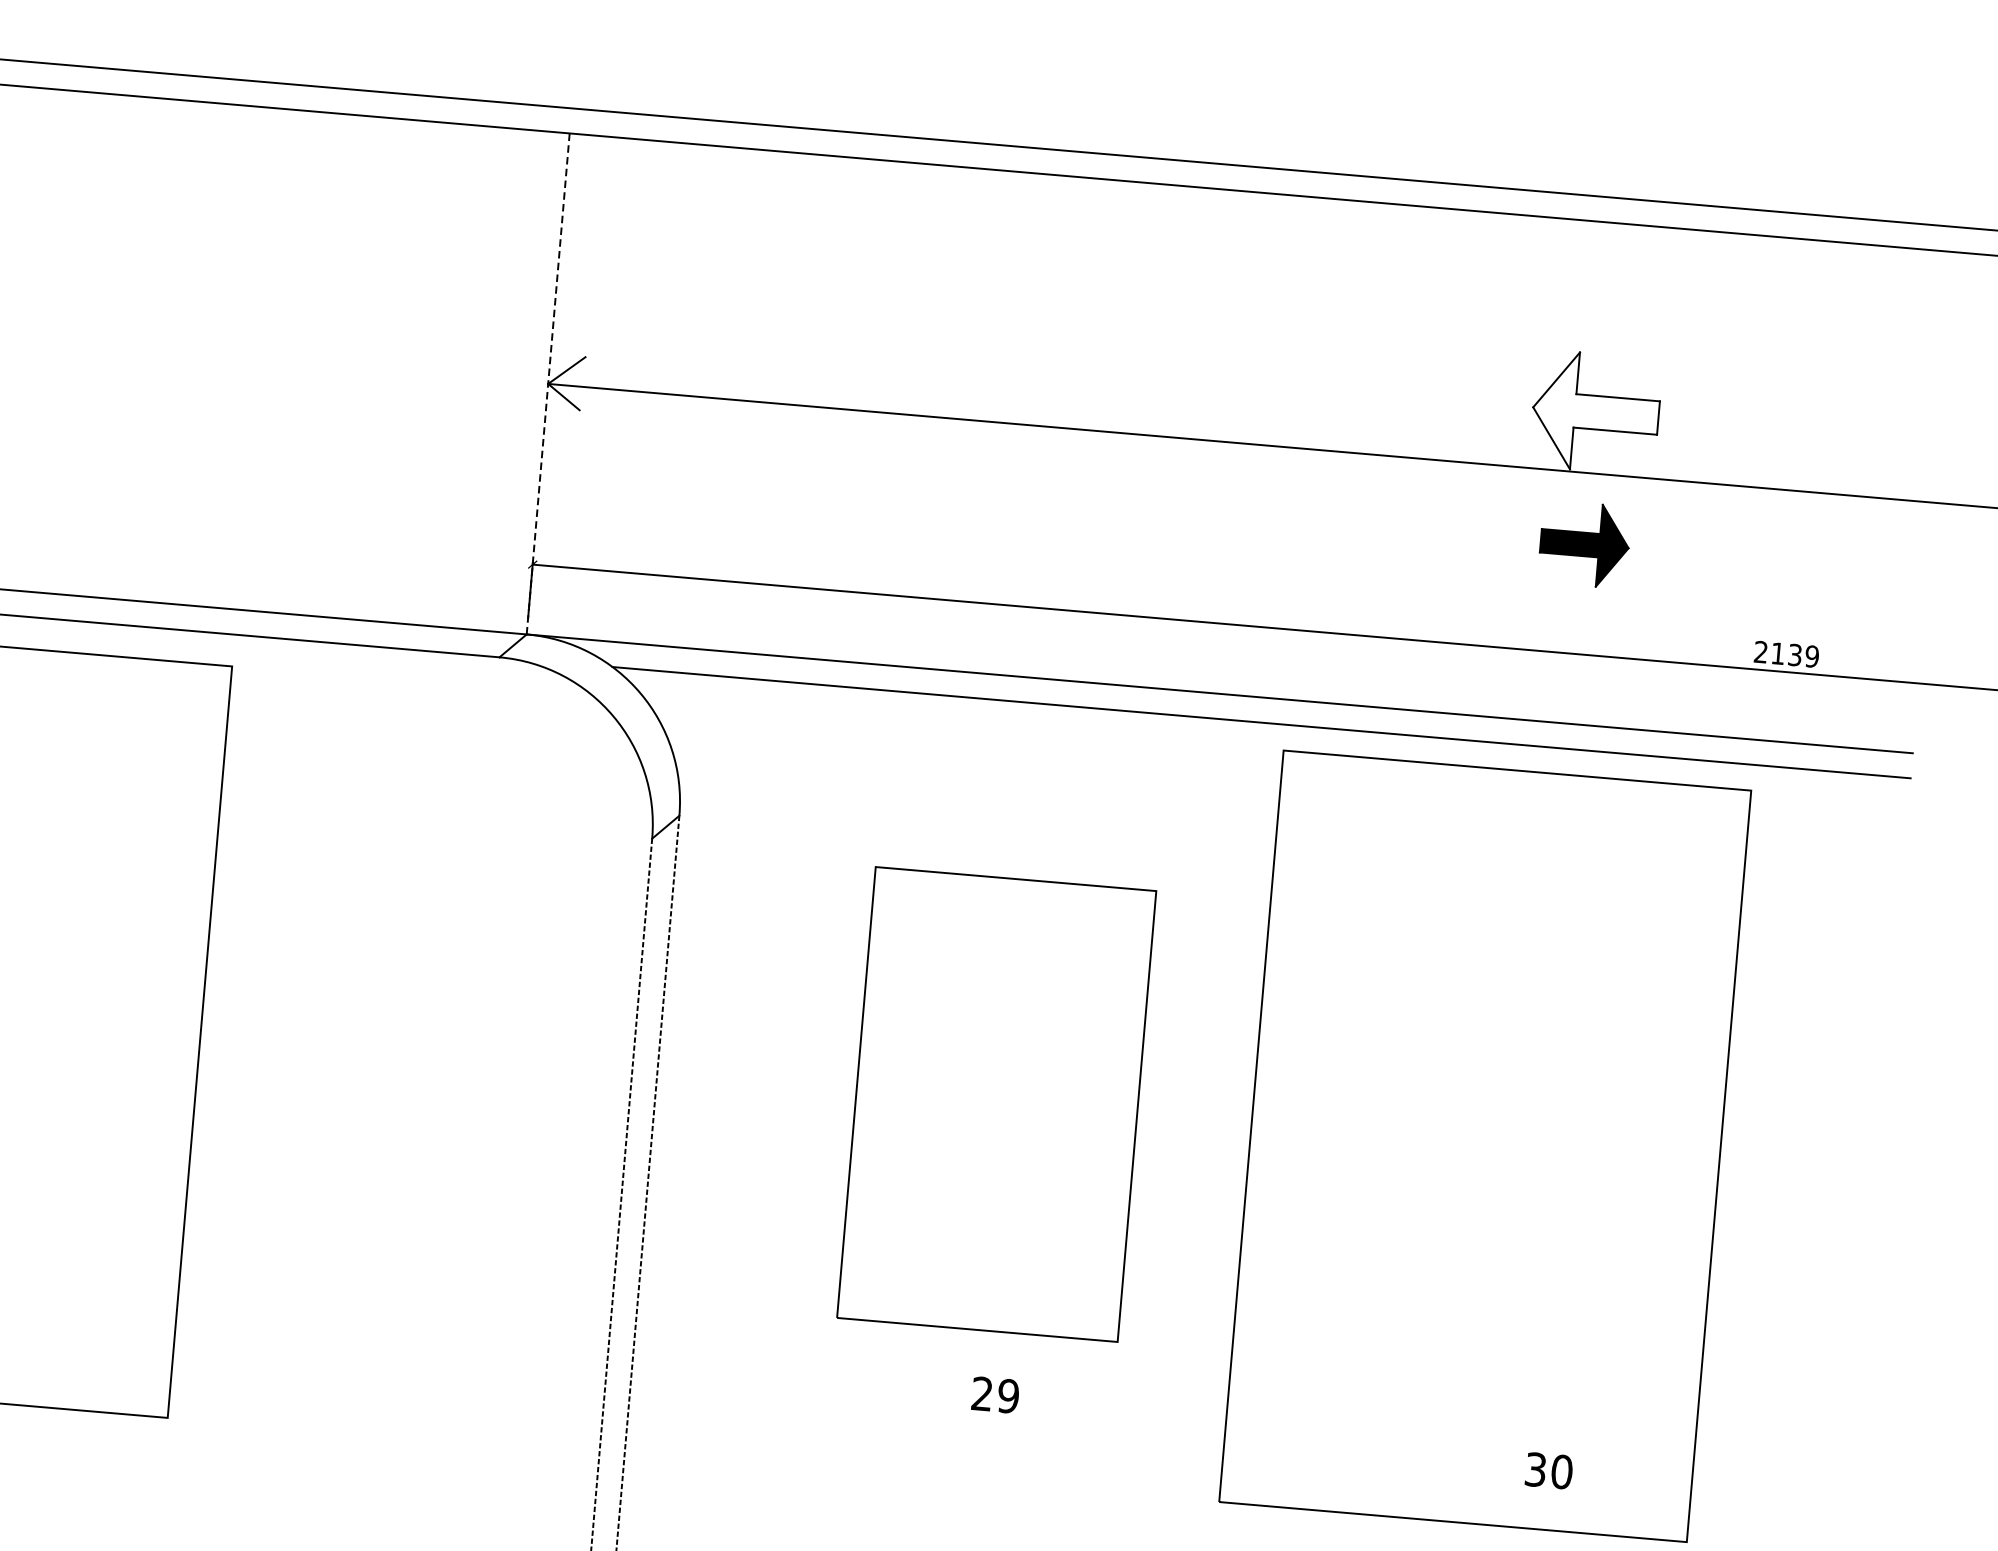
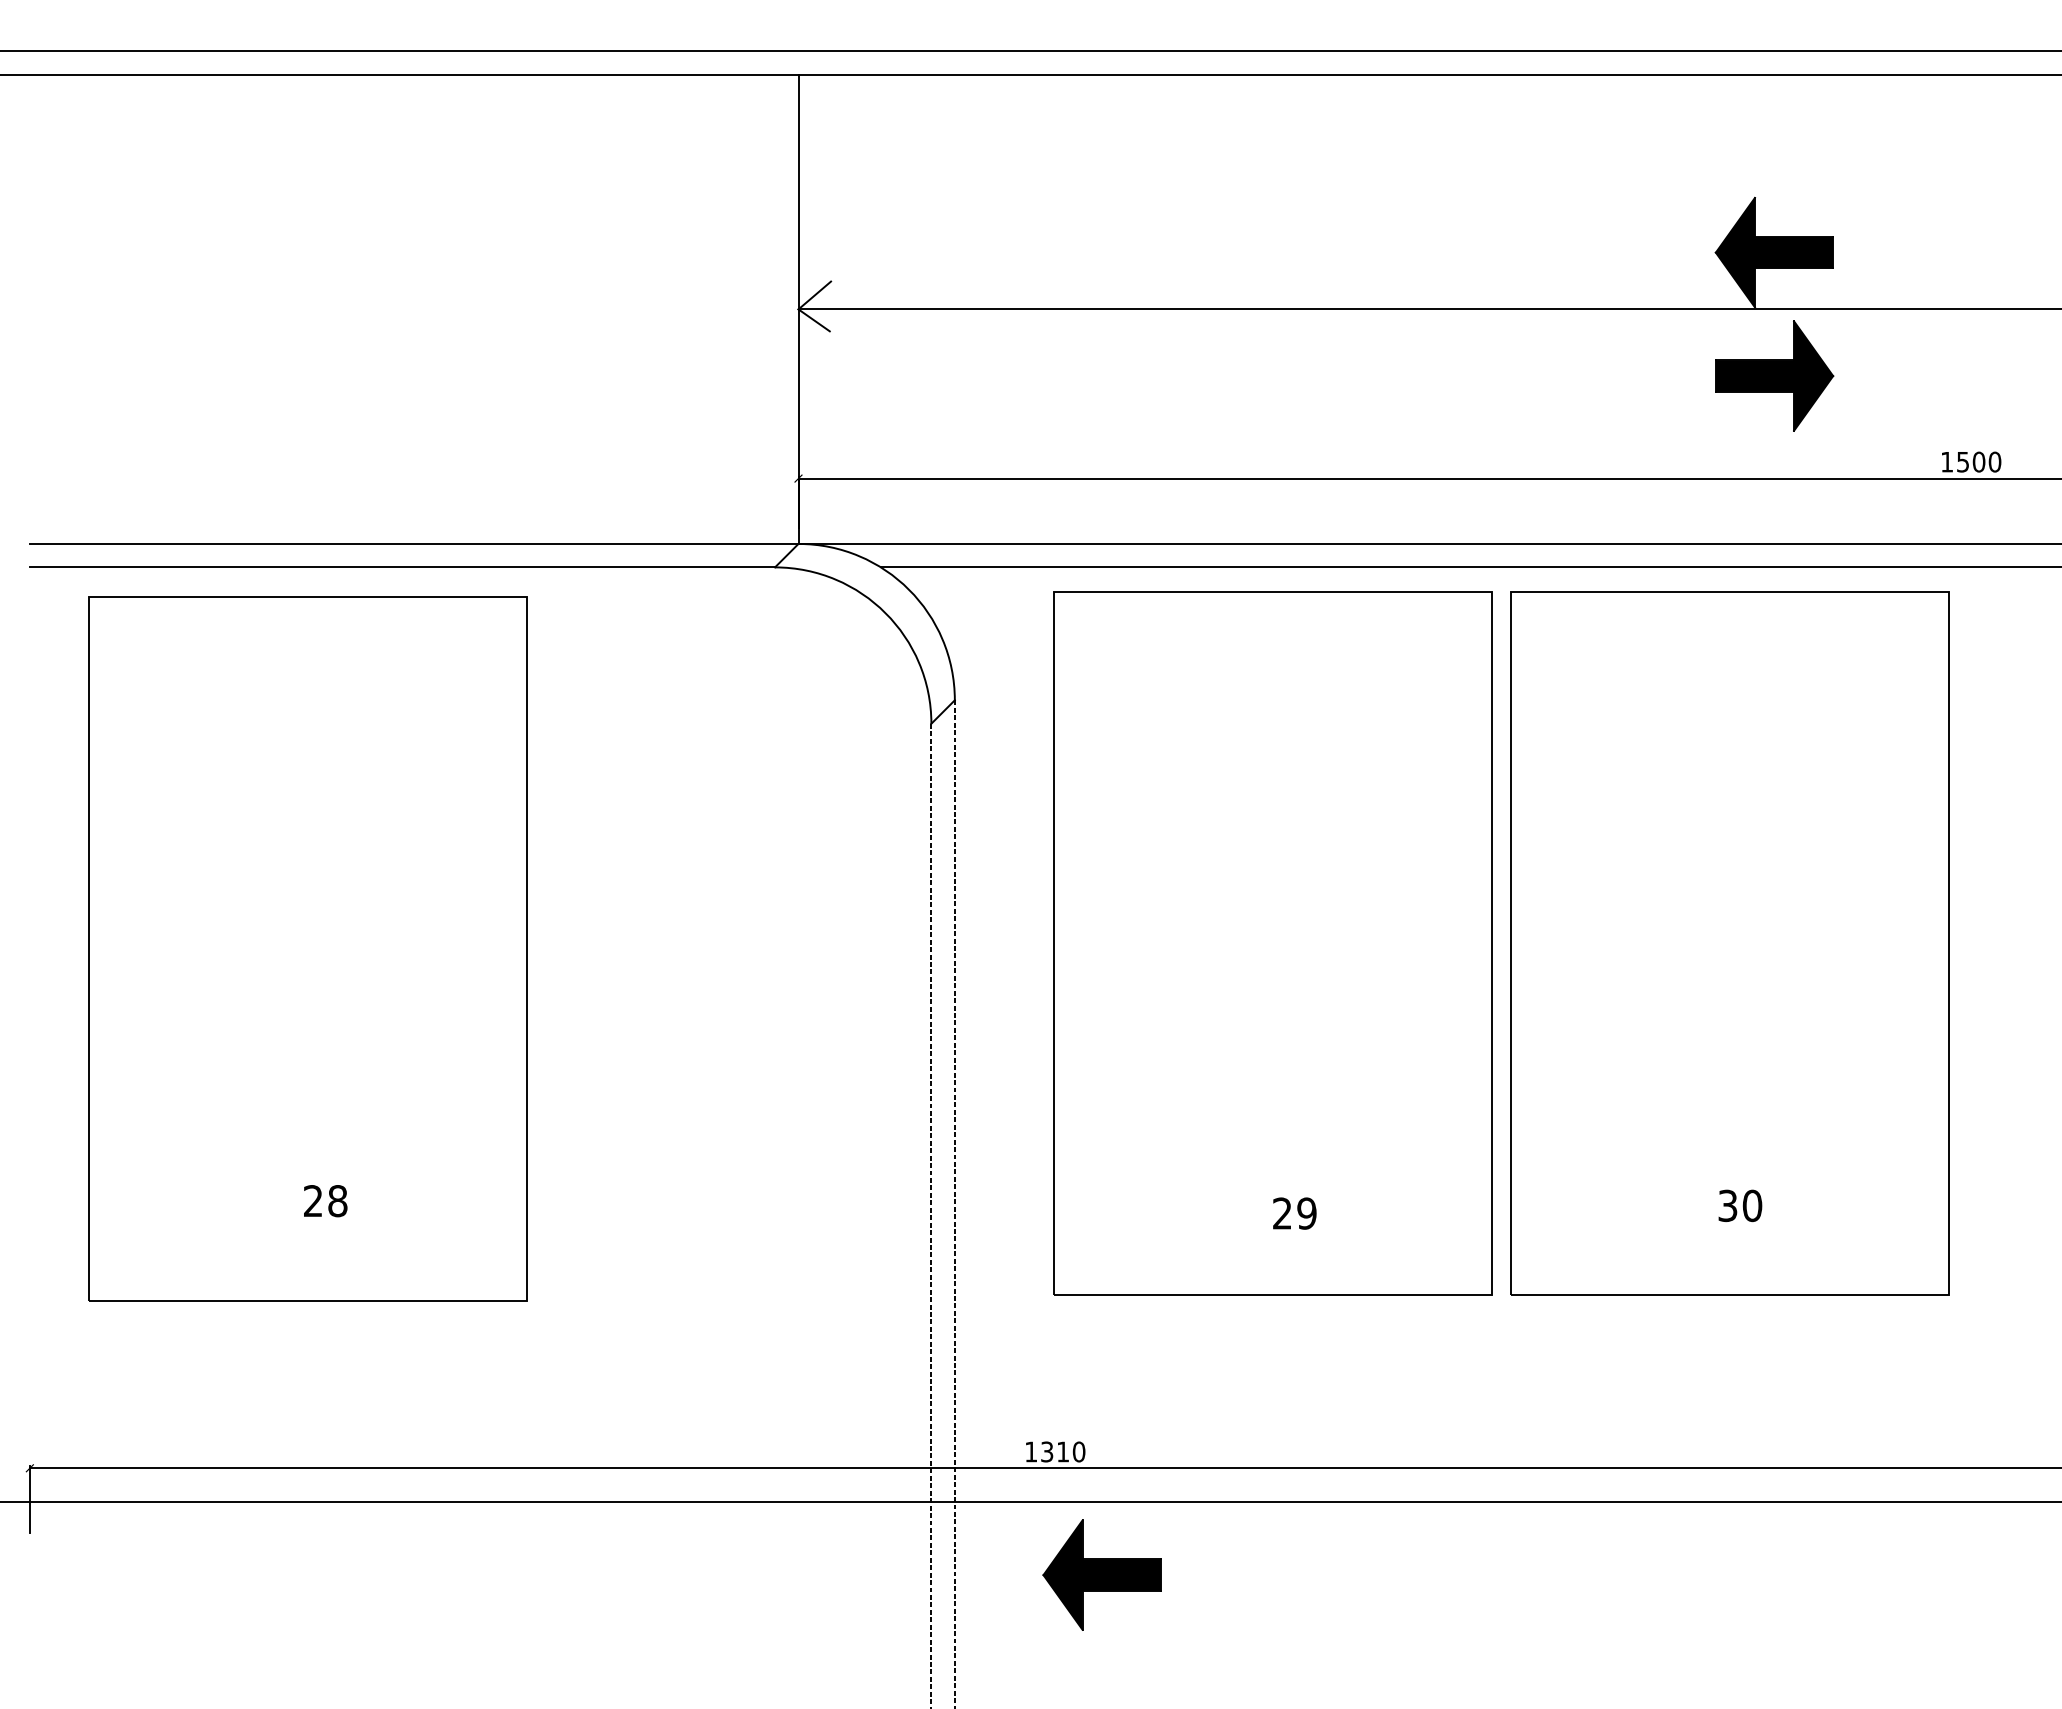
line: (548, 384) -> (798, 309), dashed -> solid
fill: (1595, 412) -> (1774, 252), added
part: (1584, 543) -> (1774, 375), size x1.43
text: (1787, 653) -> (1971, 461), 2139 -> 1500
part: (996, 1104) -> (1272, 943), size x1.67
text: (1549, 1470) -> (1740, 1205), moved

